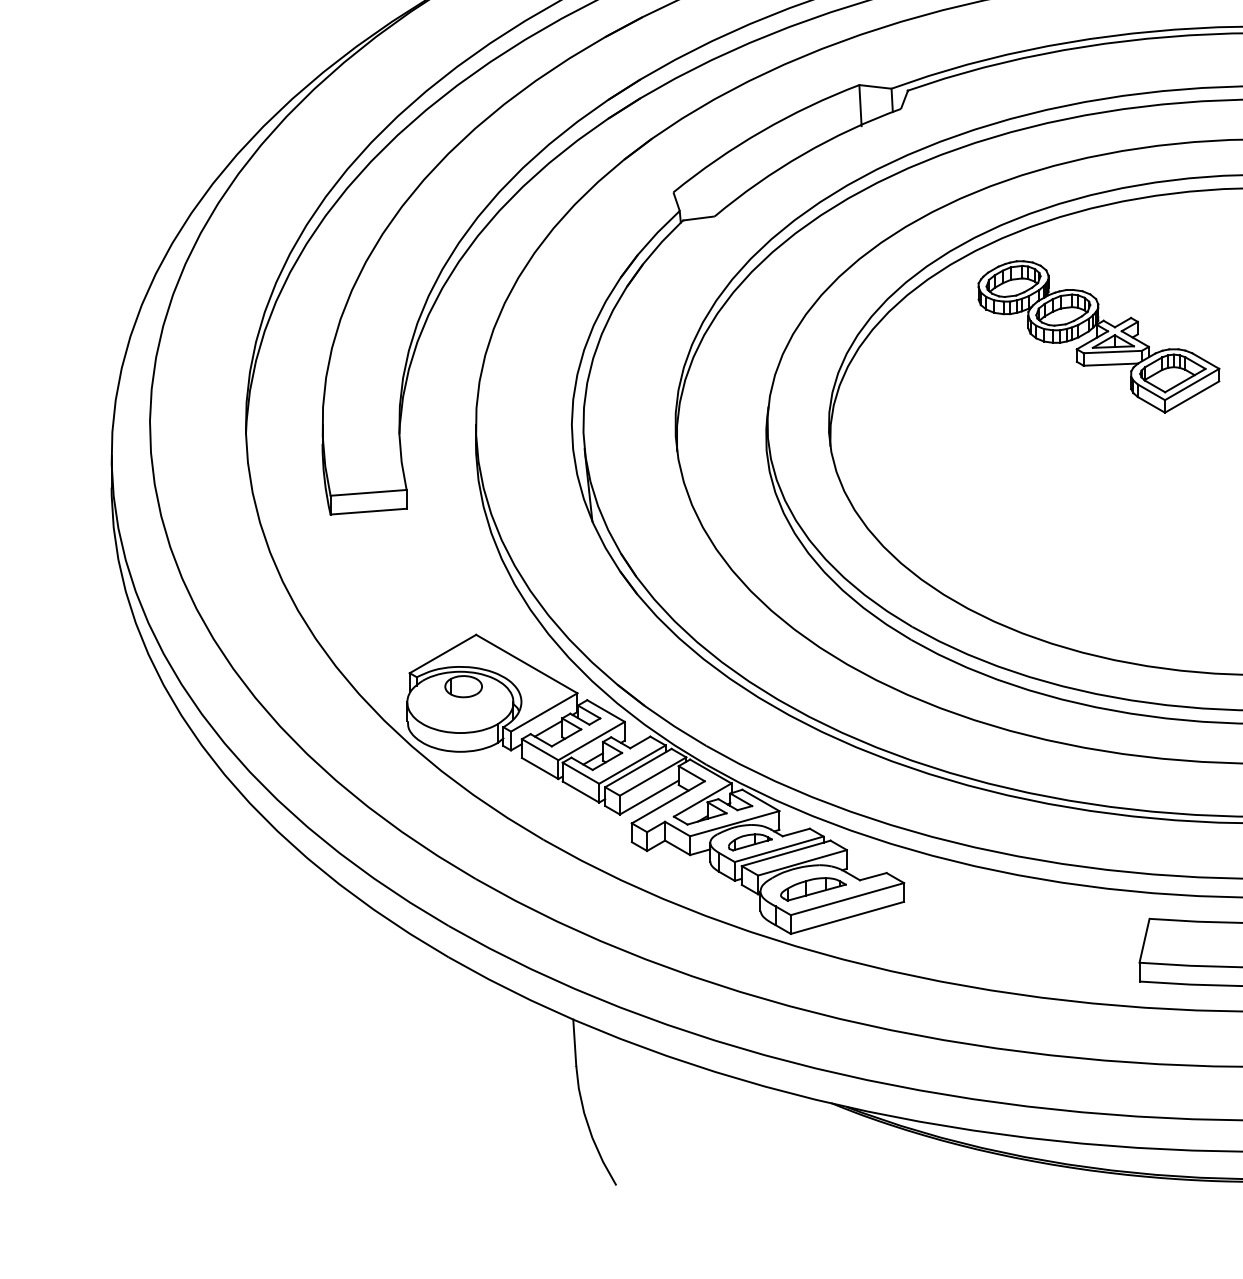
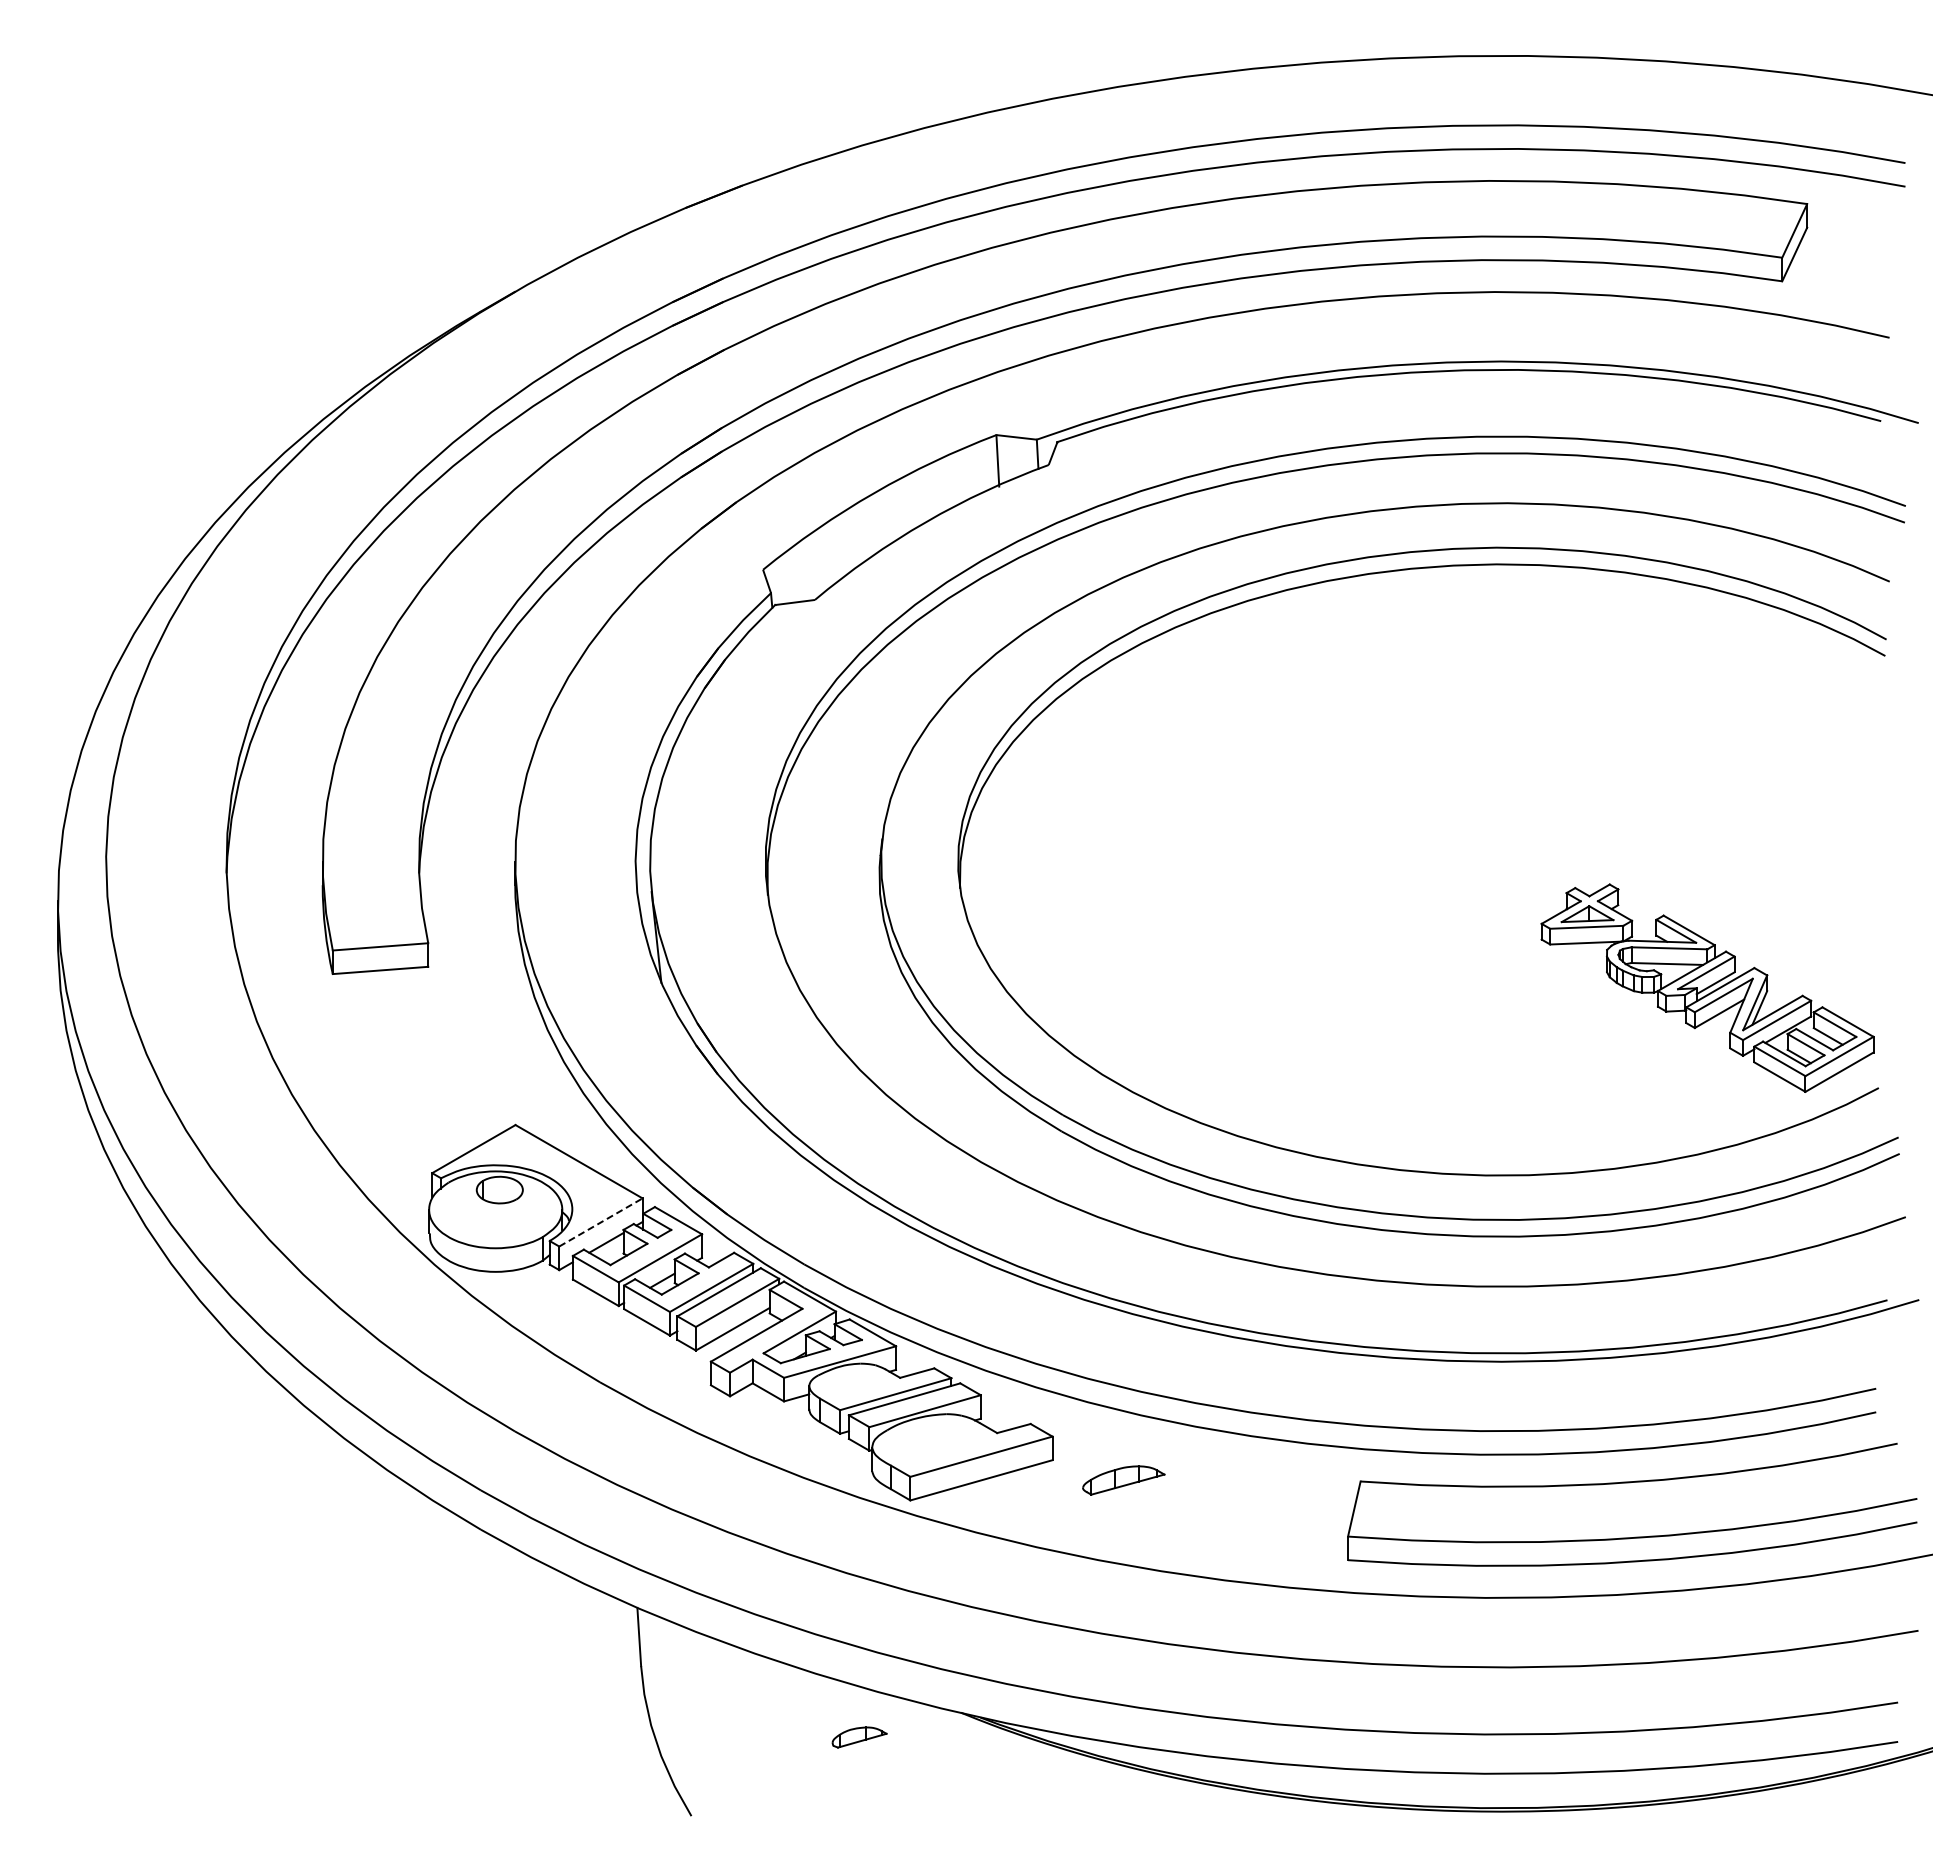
part: (1099, 337) -> (1297, 751), removed
line: (544, 712) -> (601, 1222), solid -> dashed
part: (750, 842) -> (859, 1737), moved
part: (813, 889) -> (1123, 1480), moved

